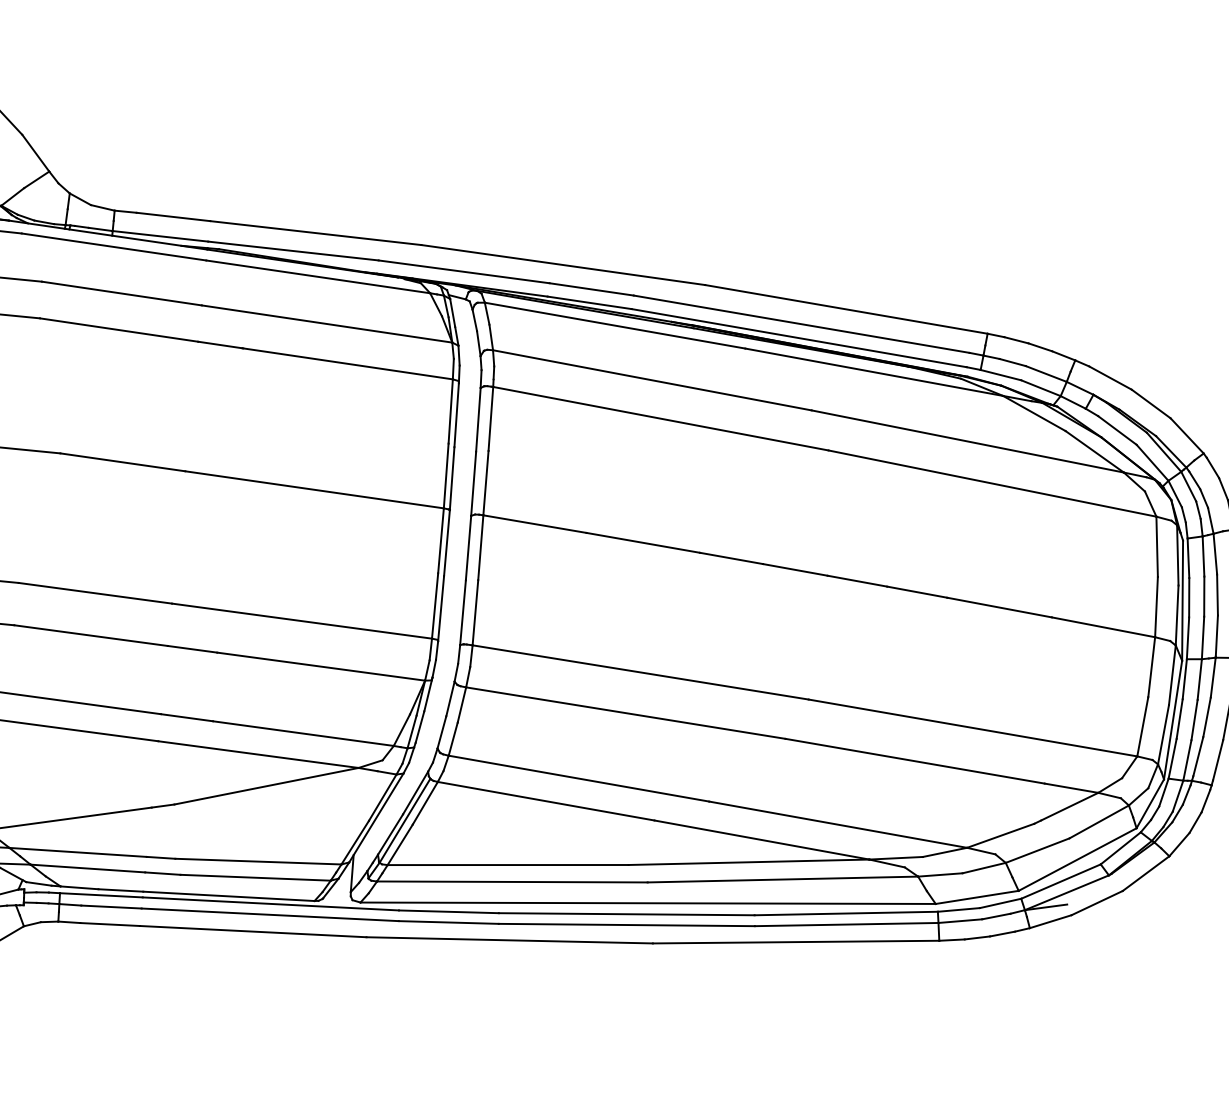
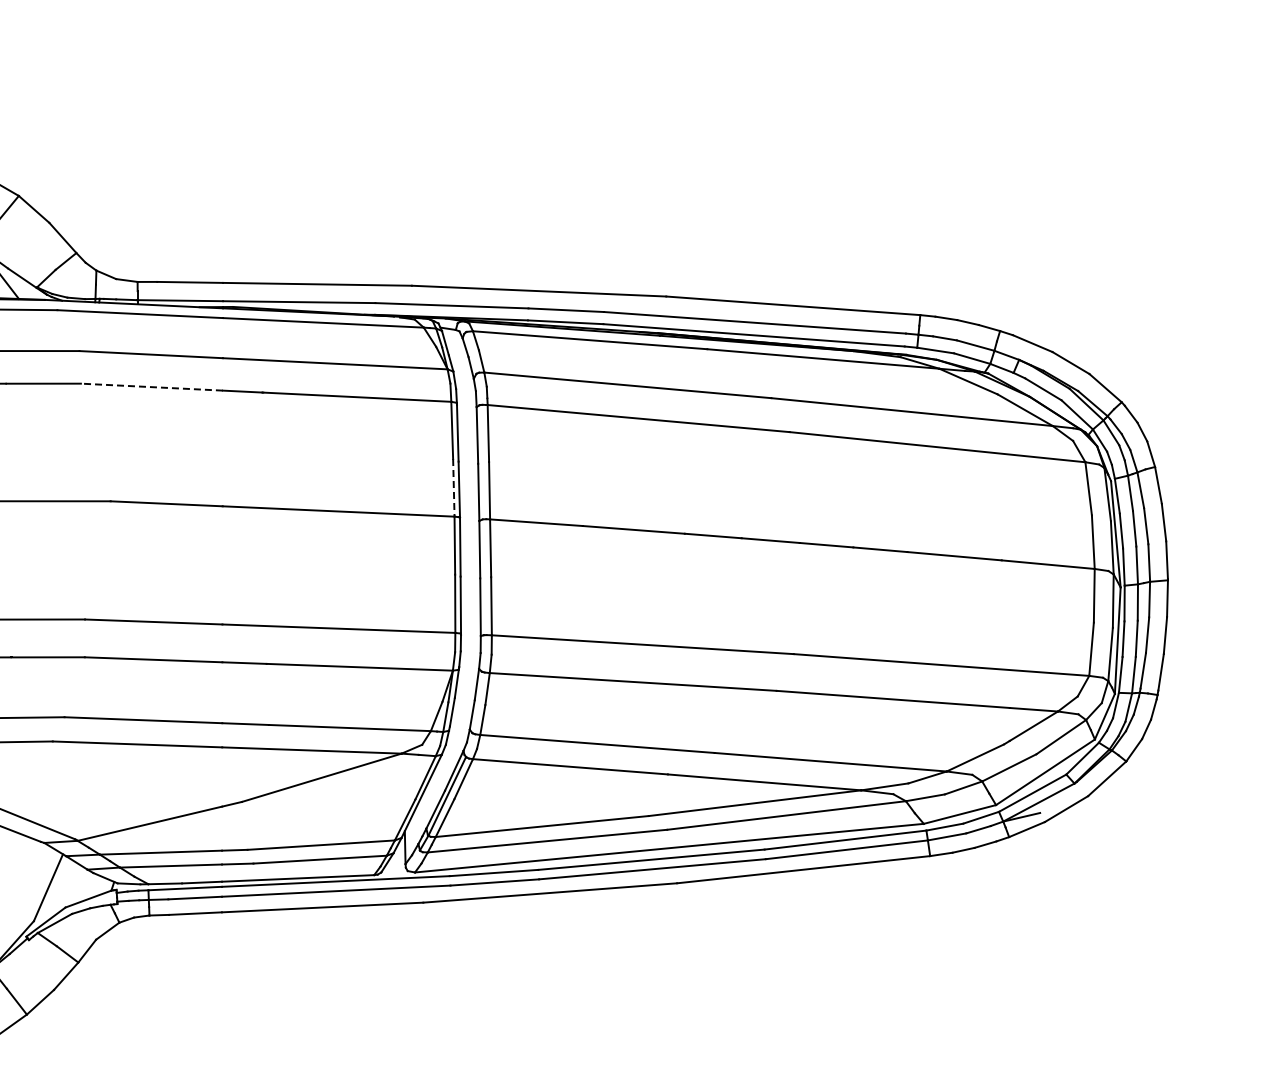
line: (118, 330) -> (151, 387), solid -> dashed
line: (445, 475) -> (453, 487), solid -> dashed

